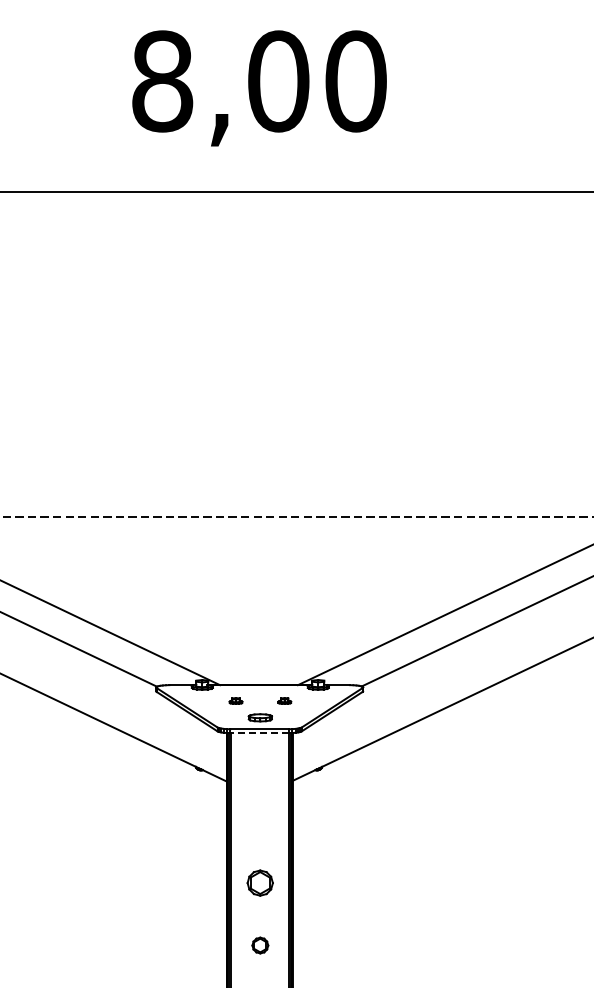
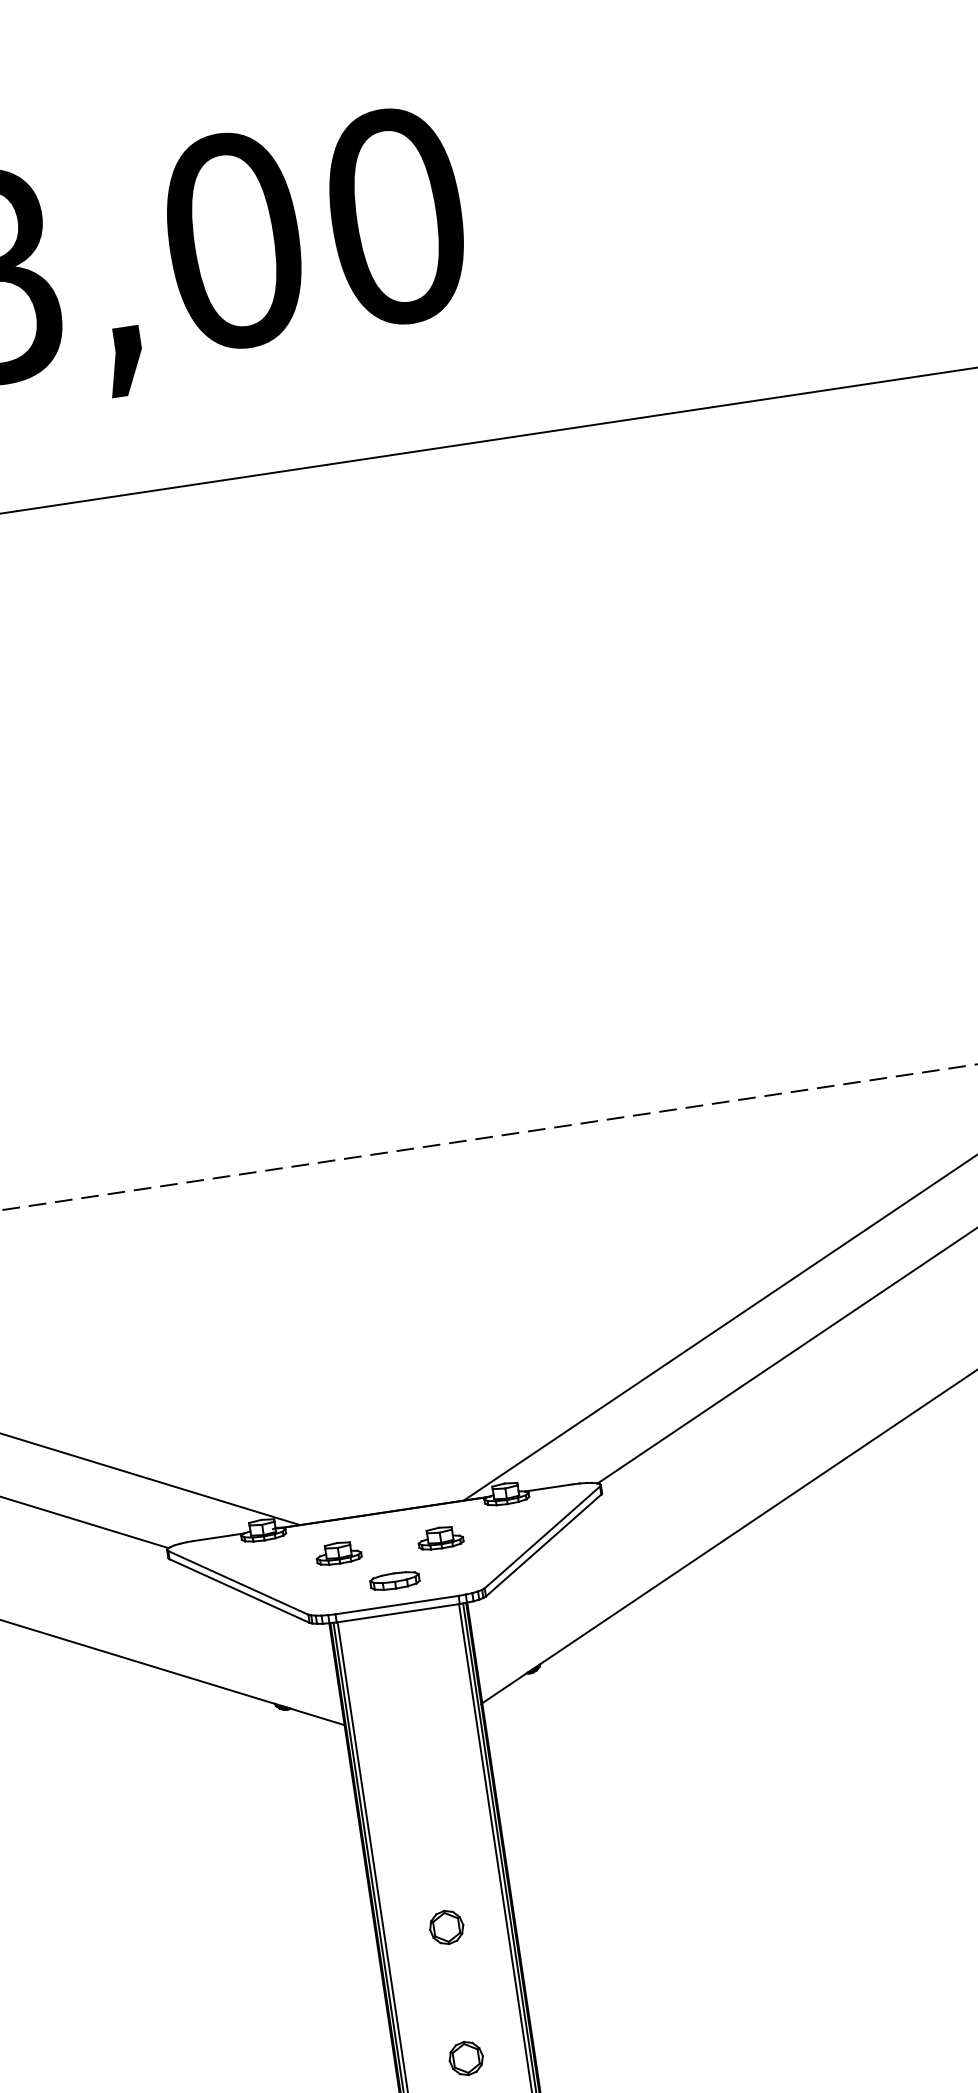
part: (235, 700) -> (337, 1552), size x1.67
part: (284, 700) -> (440, 1537), size x1.67
line: (259, 733) -> (398, 1614), dashed -> solid
part: (260, 882) -> (446, 1926), size x0.62

